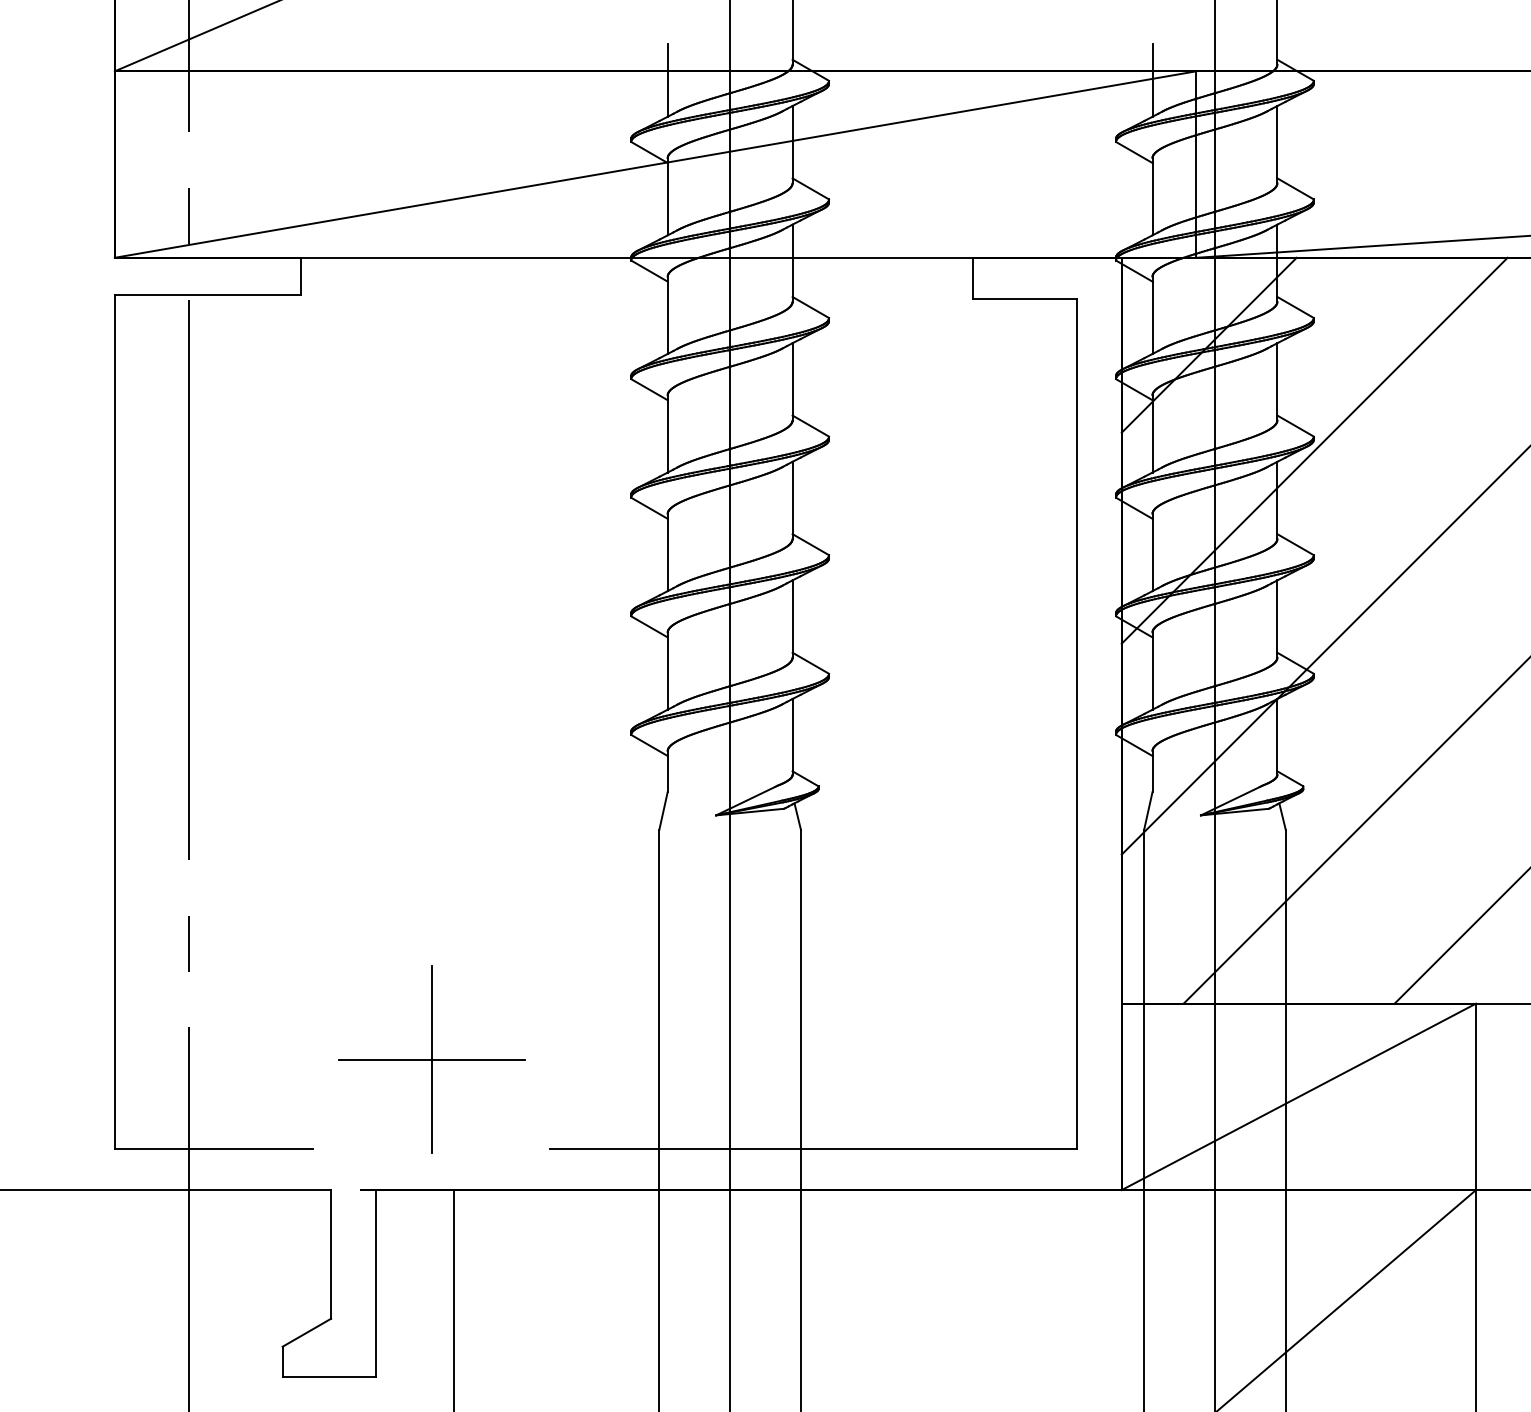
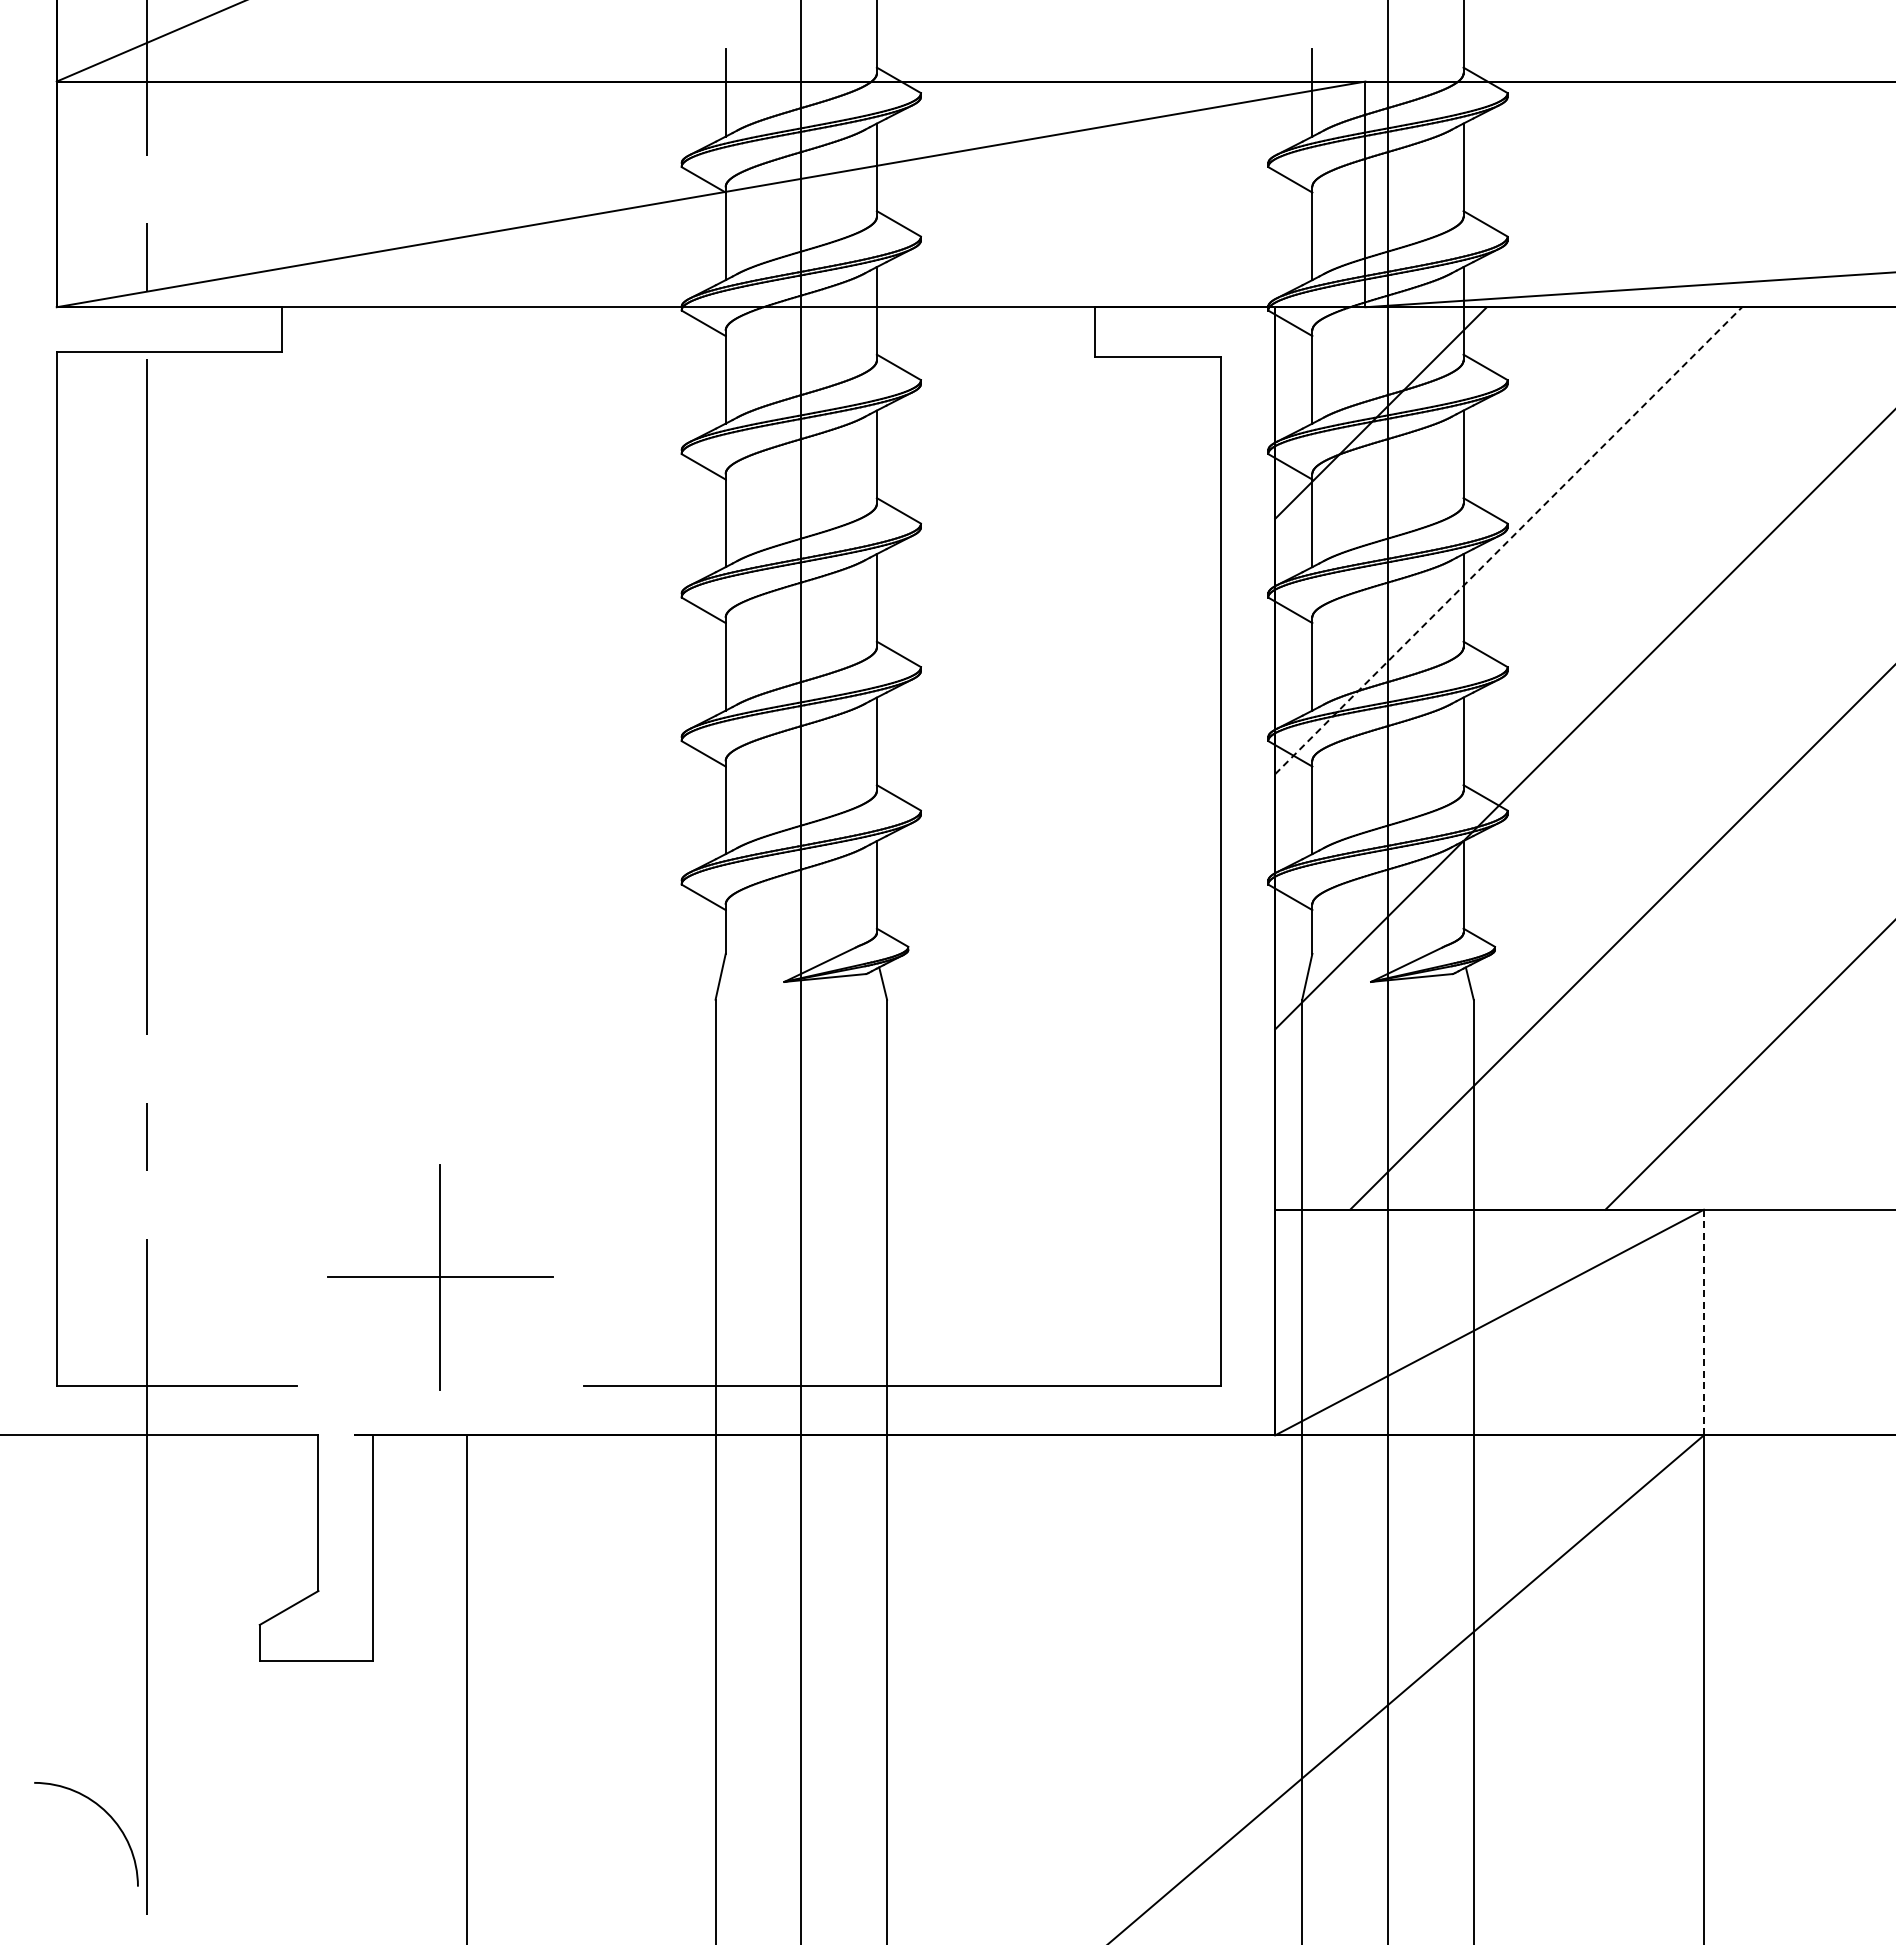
line: (1315, 450) -> (1509, 540), solid -> dashed
line: (1475, 1096) -> (1703, 1322), solid -> dashed

